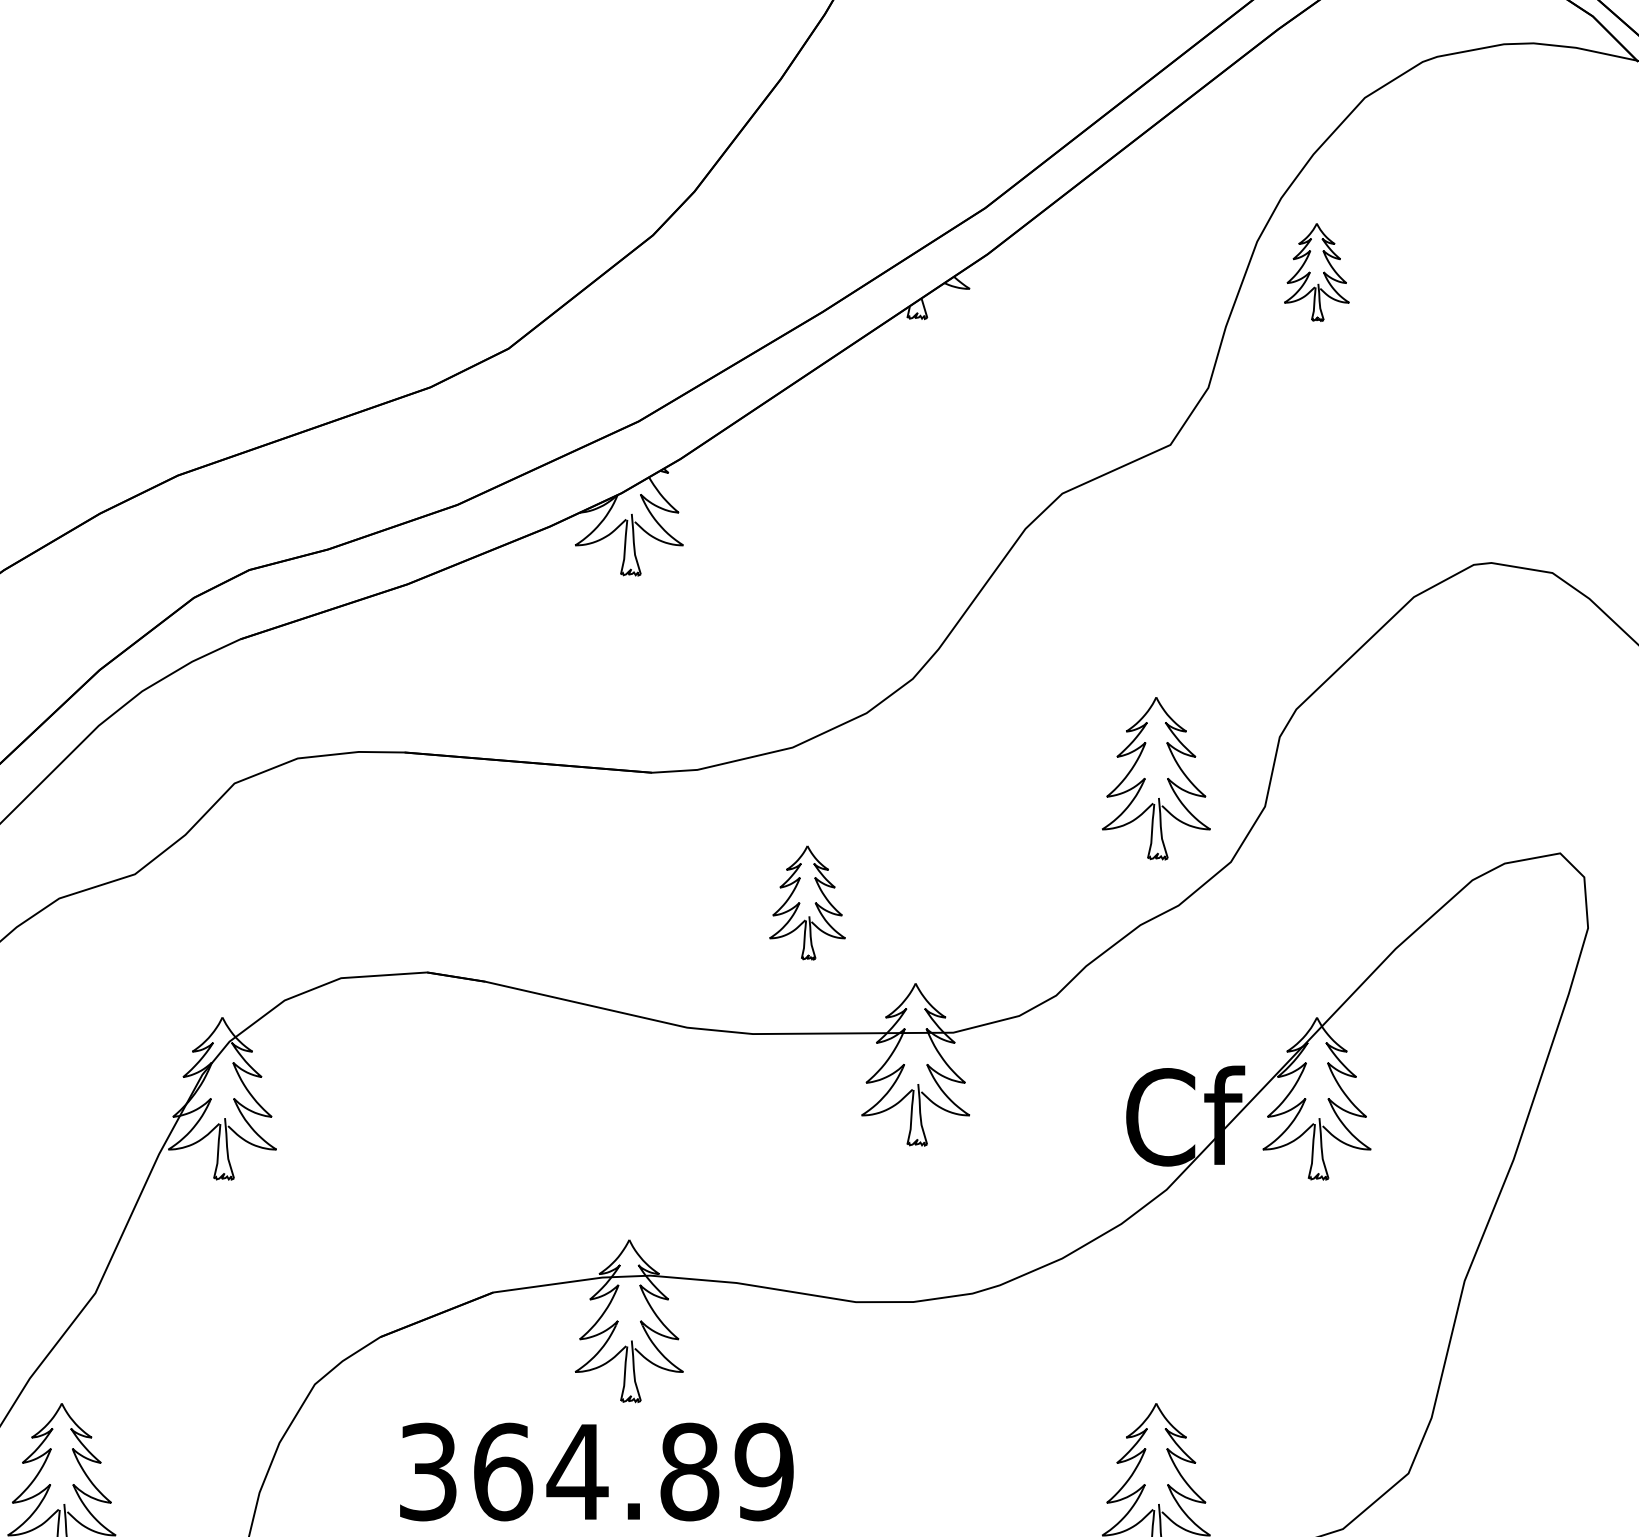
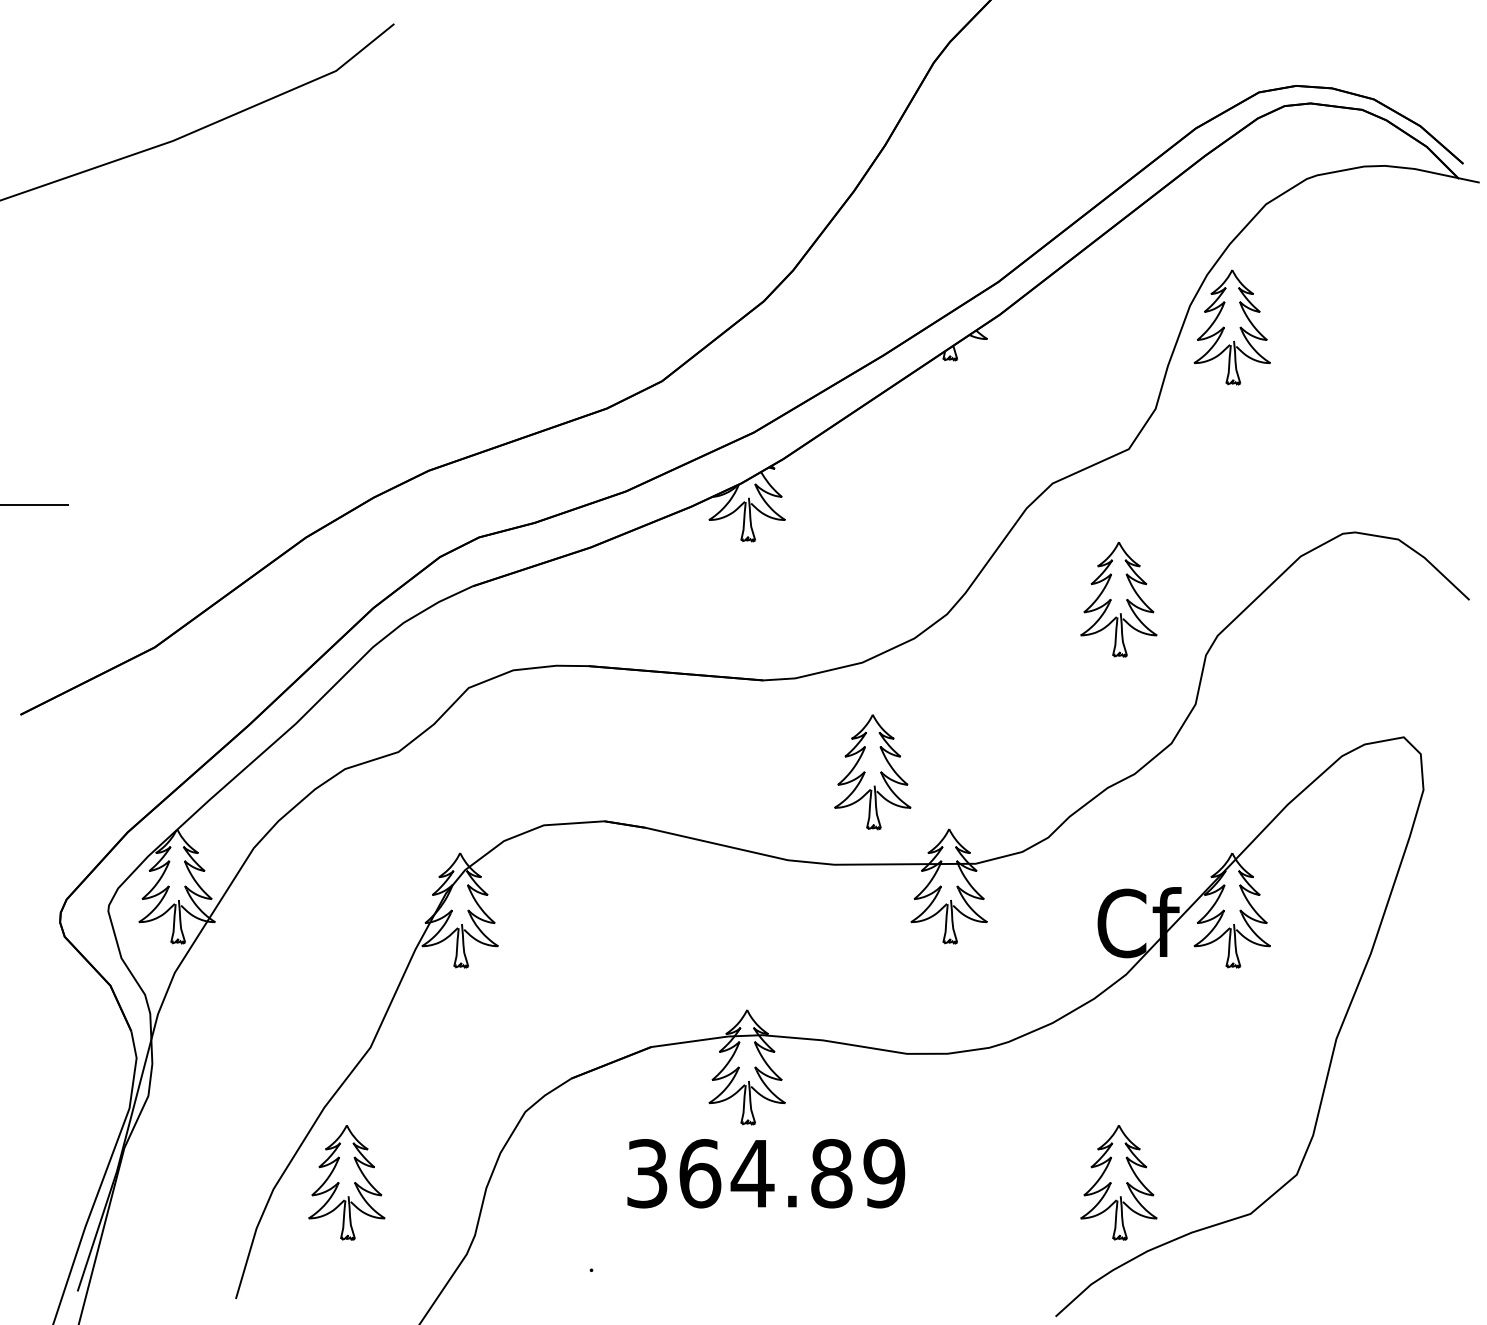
part: (1315, 272) -> (1231, 327), size x1.67
part: (1155, 778) -> (1118, 599), moved
part: (806, 903) -> (872, 772), size x1.43
text: (597, 1471) -> (766, 1173), moved

